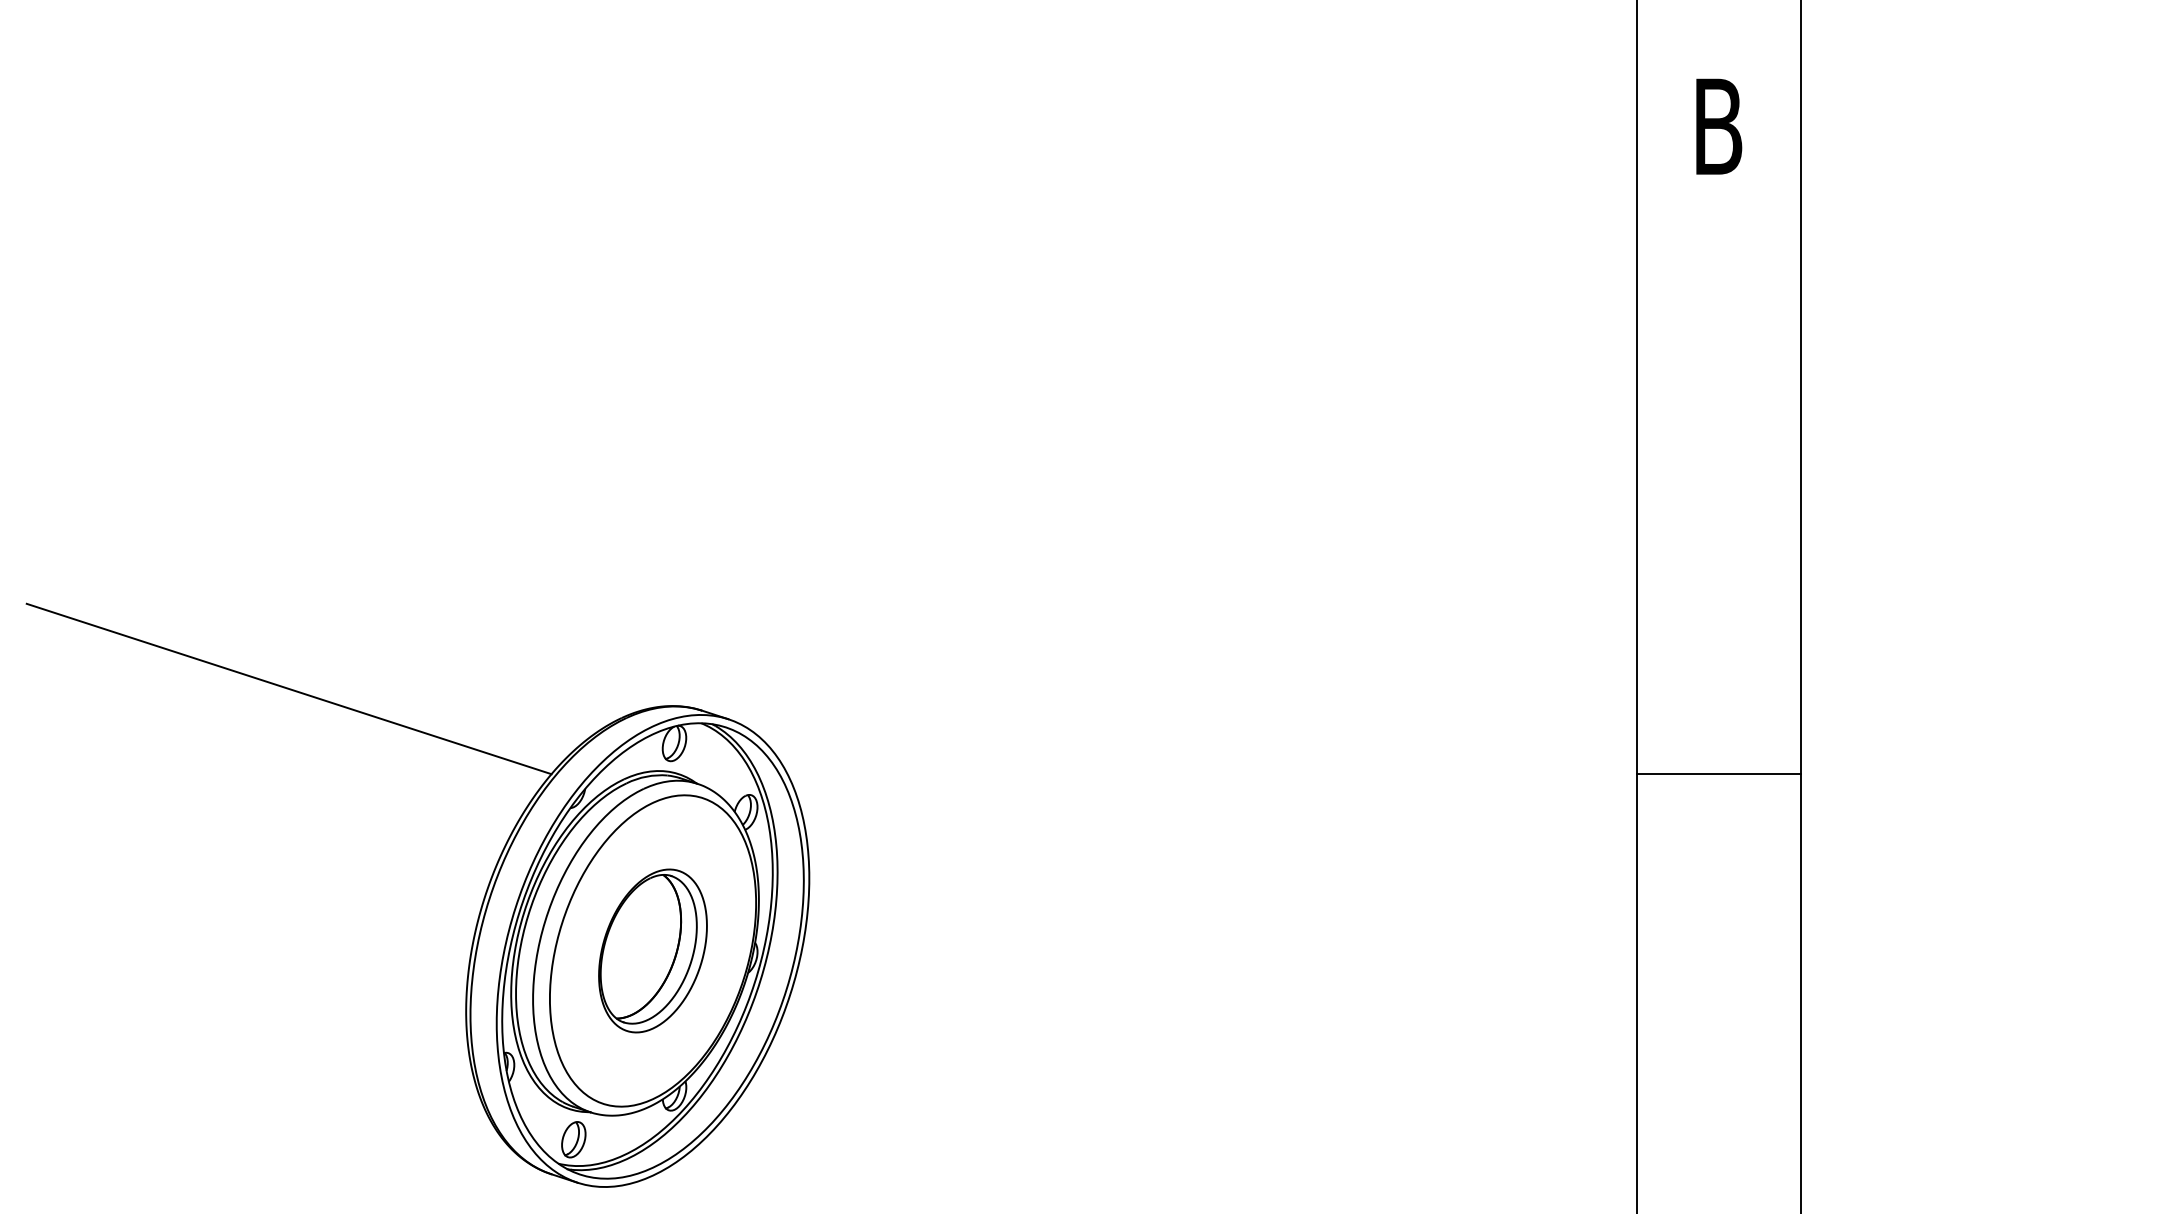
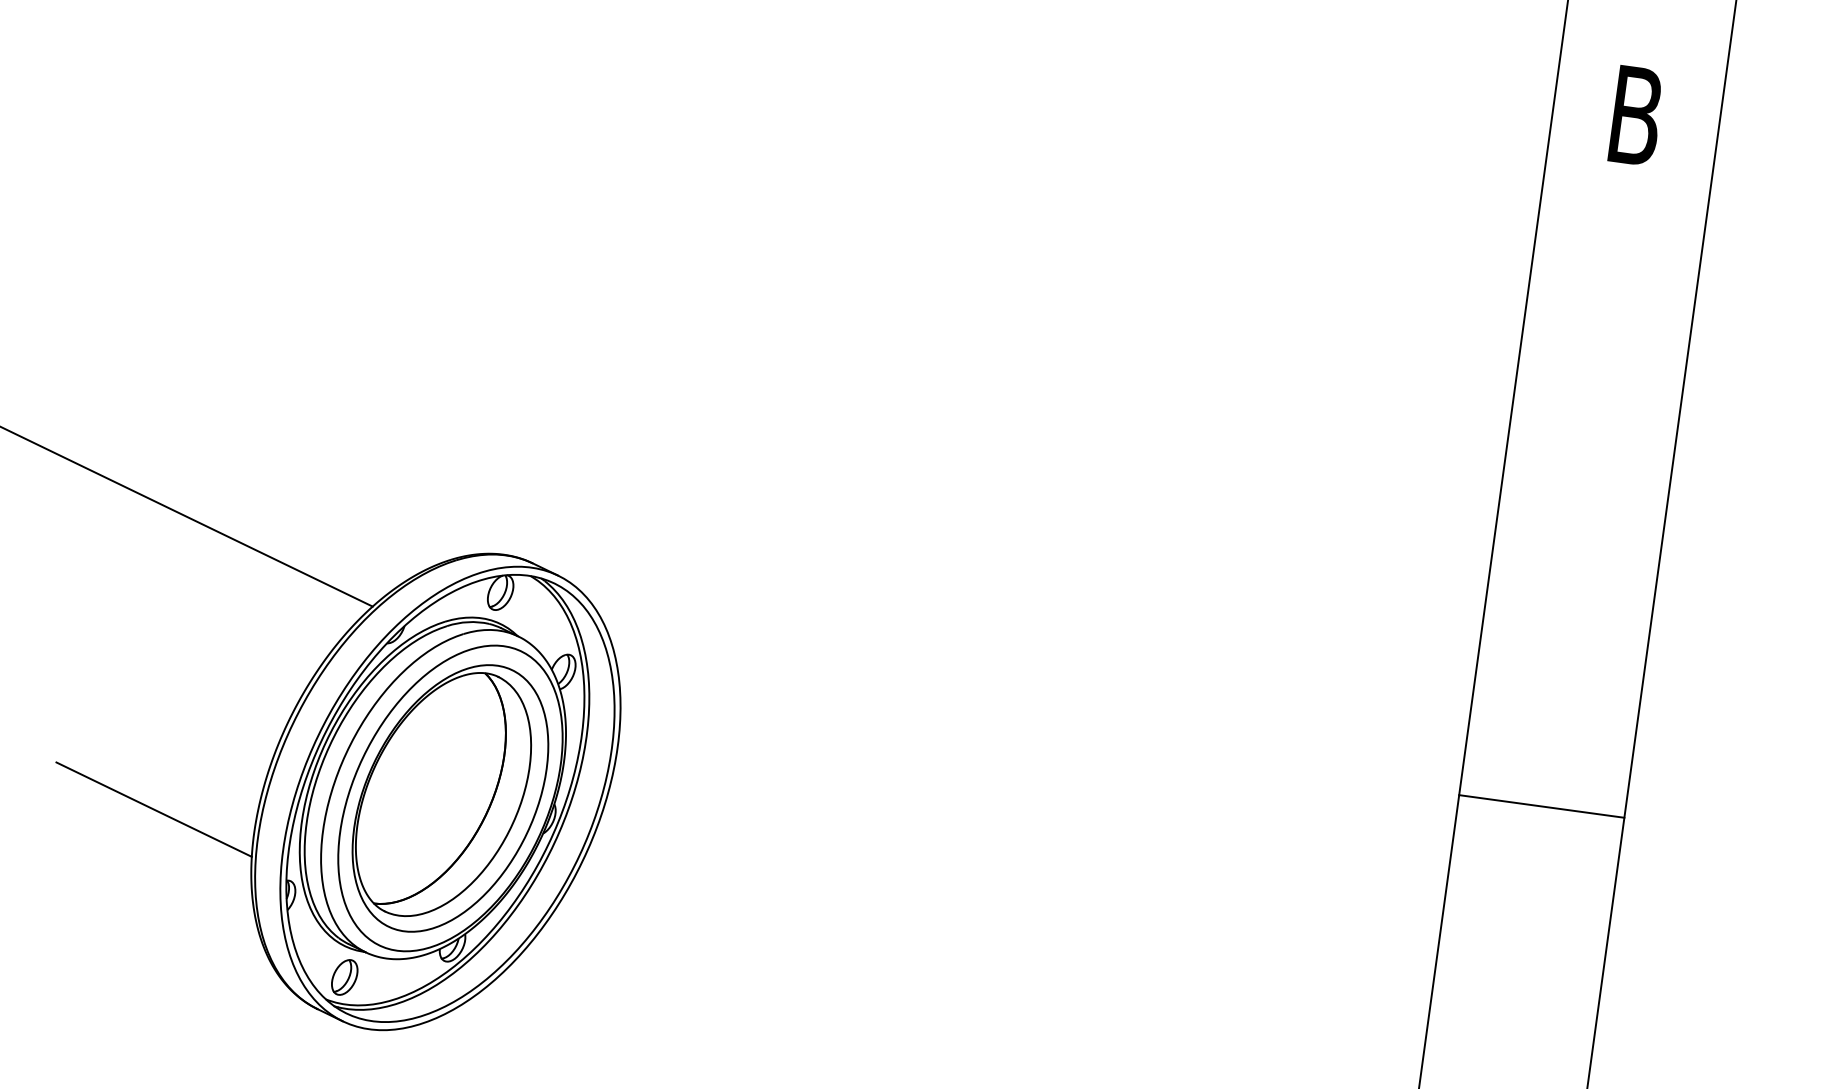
line: (1718, 773) -> (1541, 805), moved
part: (652, 950) -> (449, 797), size x1.67
line: (365, 1001) -> (154, 809), added

